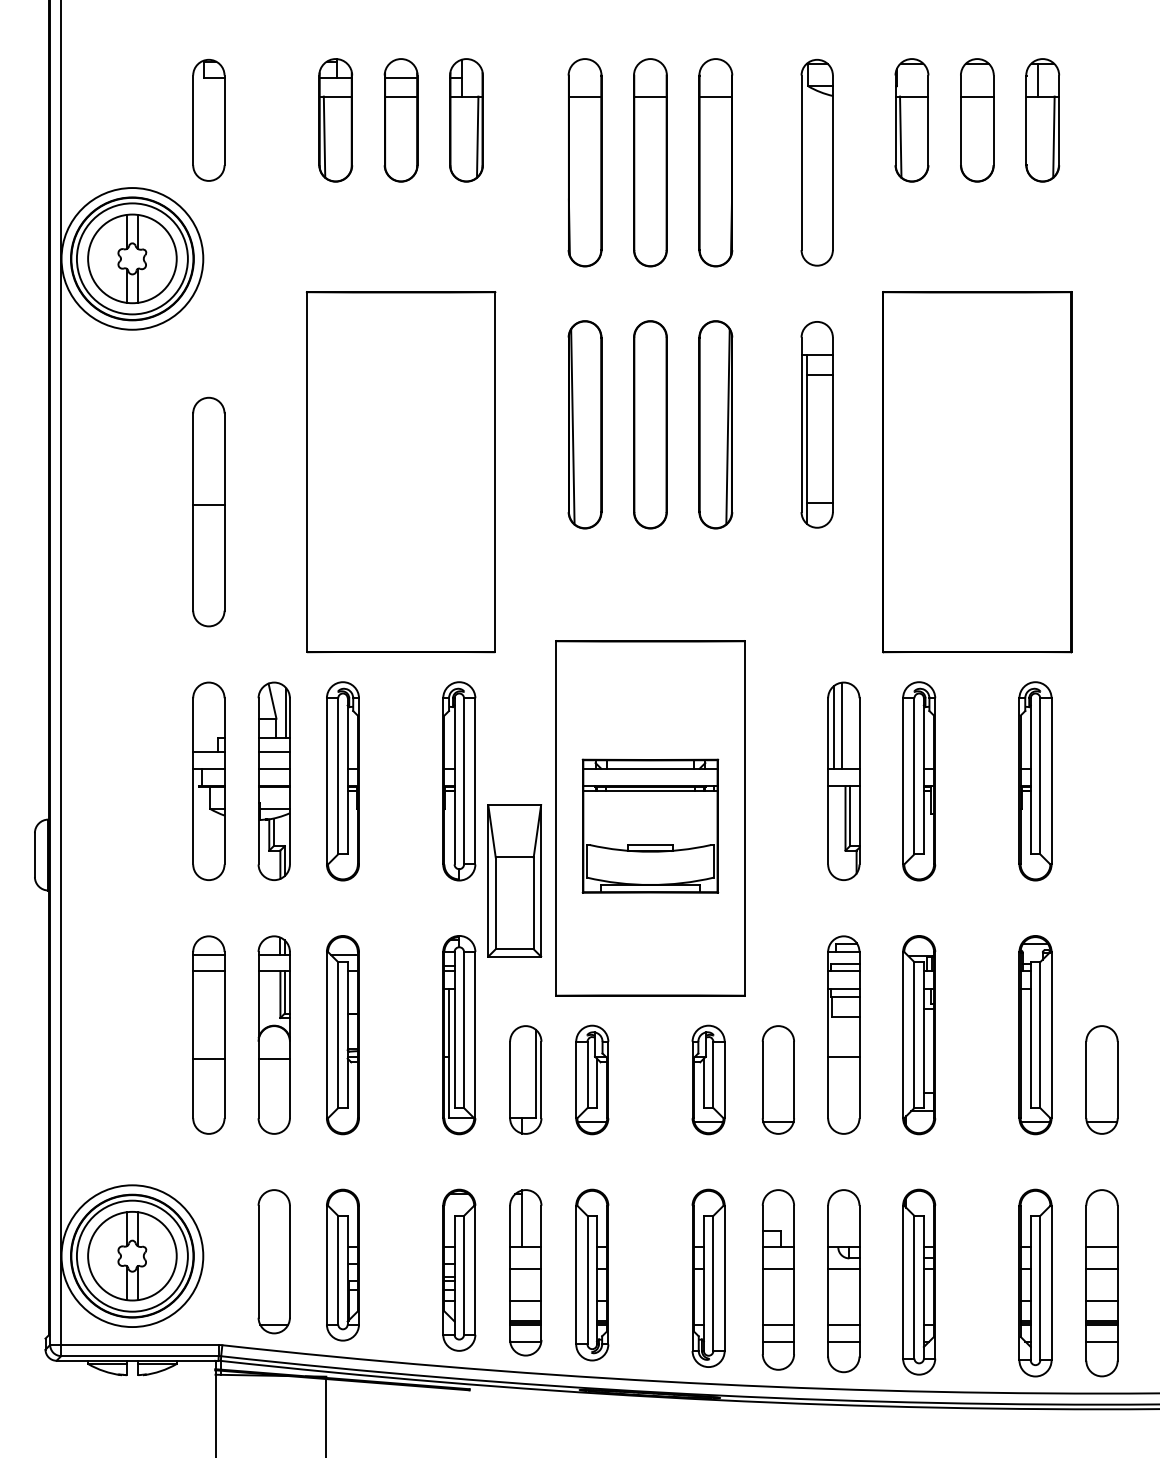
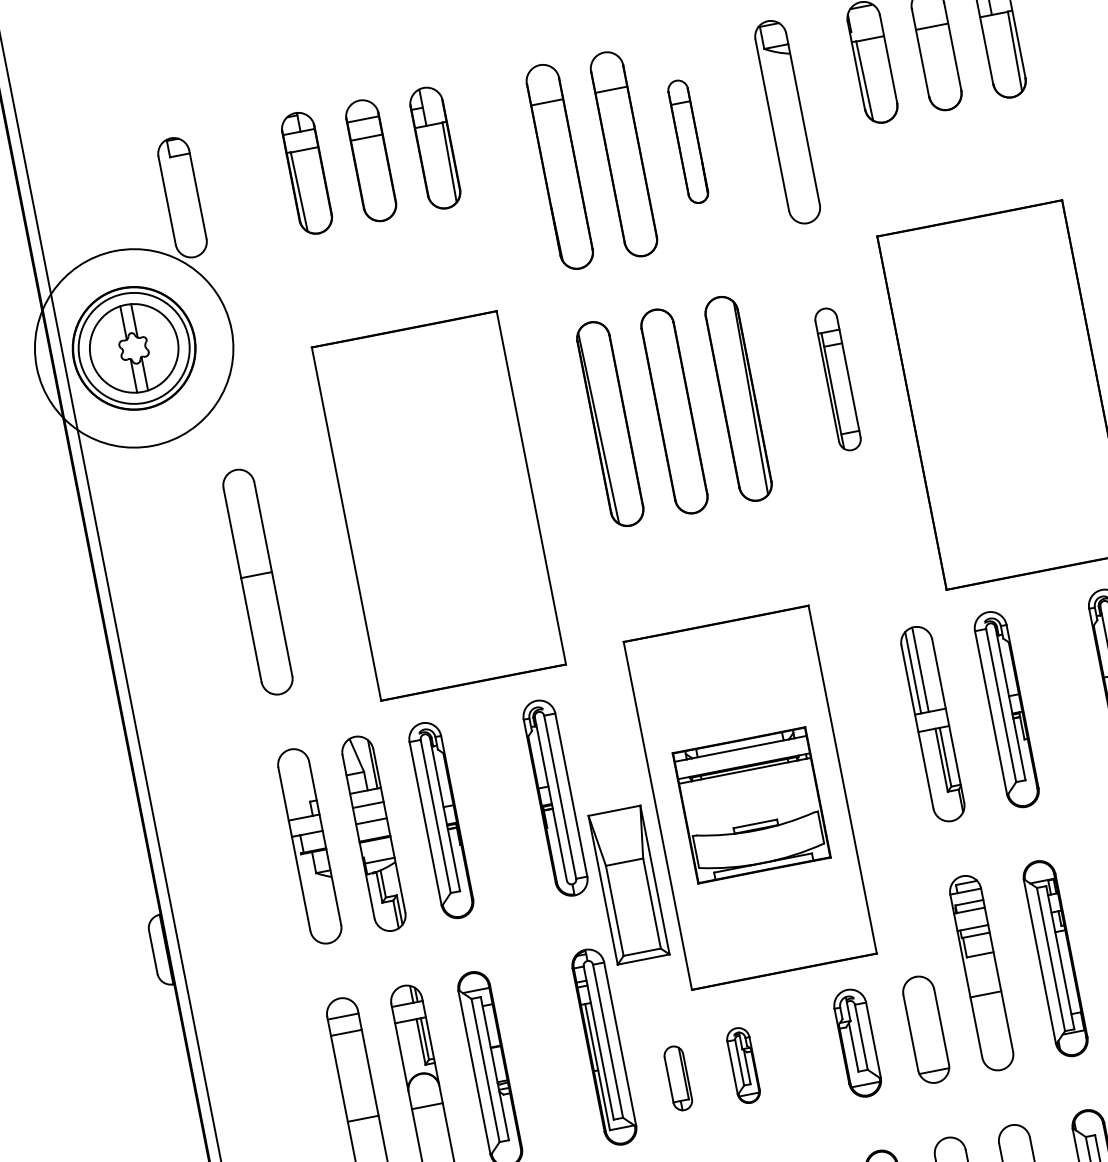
part: (715, 162) -> (687, 141), size x0.6
circle: (132, 258) -> (134, 348), size x1.4
part: (816, 424) -> (837, 379), size x0.7
part: (525, 1079) -> (677, 1077), size x0.6
part: (592, 1079) -> (743, 1065), size x0.7

